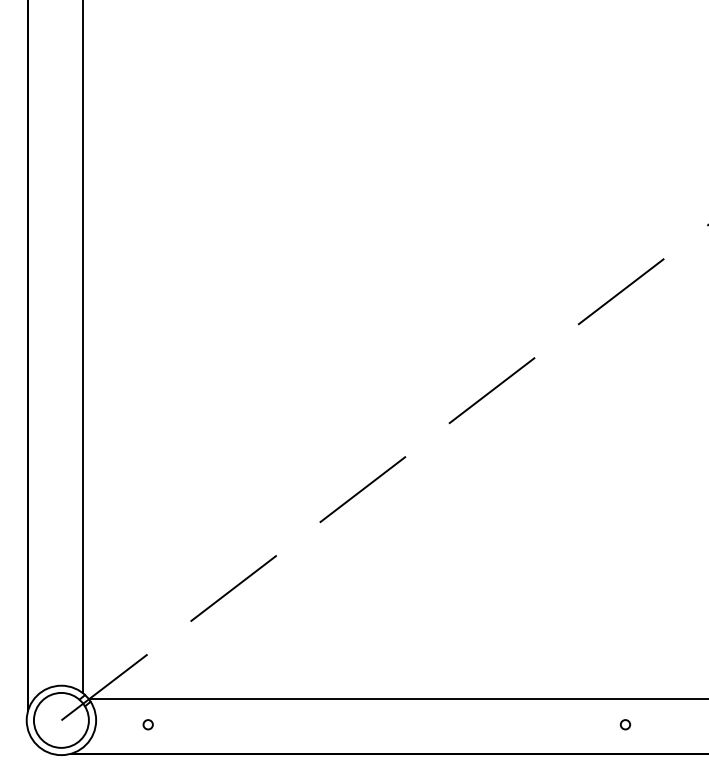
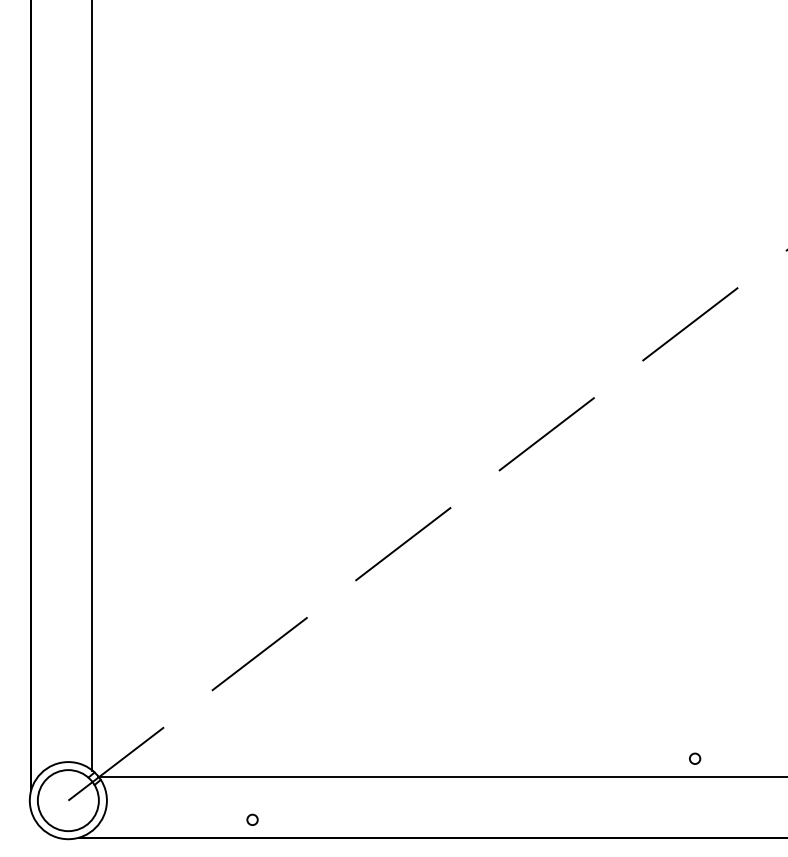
circle: (147, 724) -> (251, 819), moved
circle: (624, 724) -> (693, 758), moved

